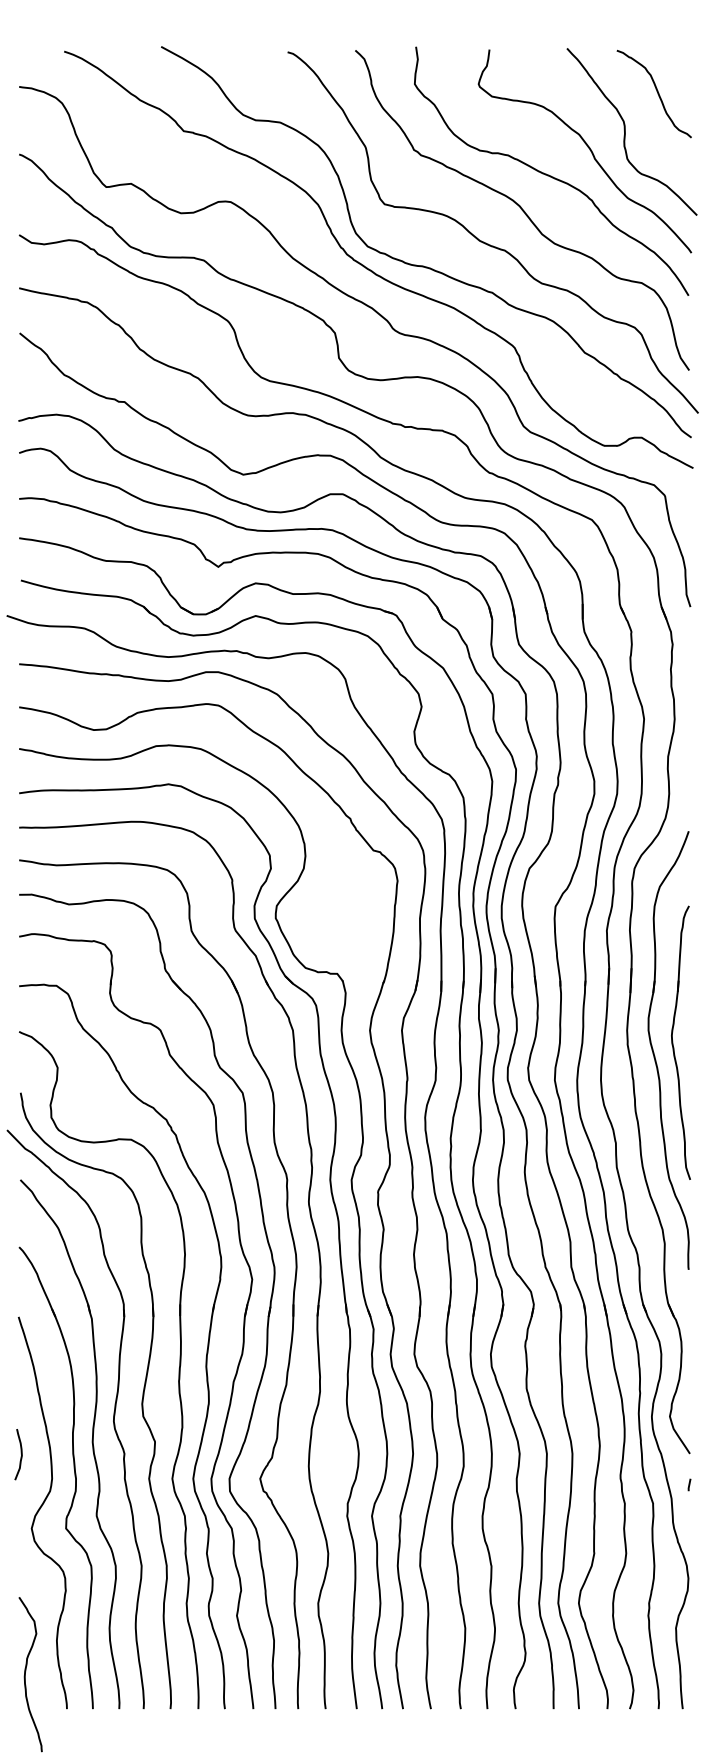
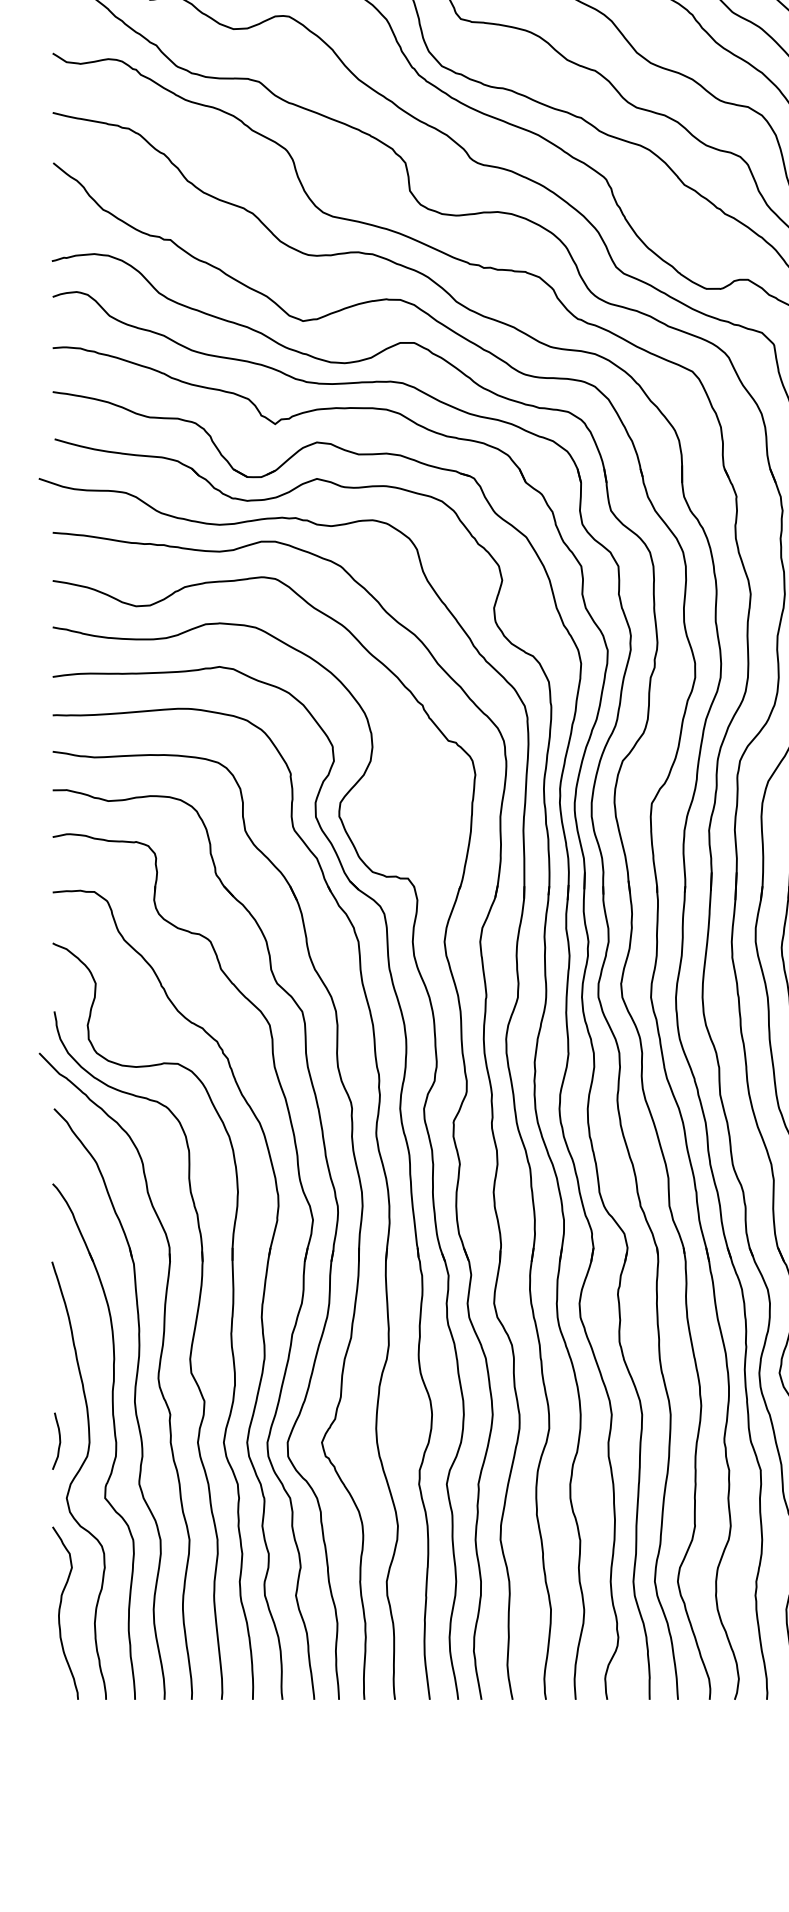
curve: (20, 1453) -> (58, 1440), moved
curve: (26, 1671) -> (60, 1609), moved

